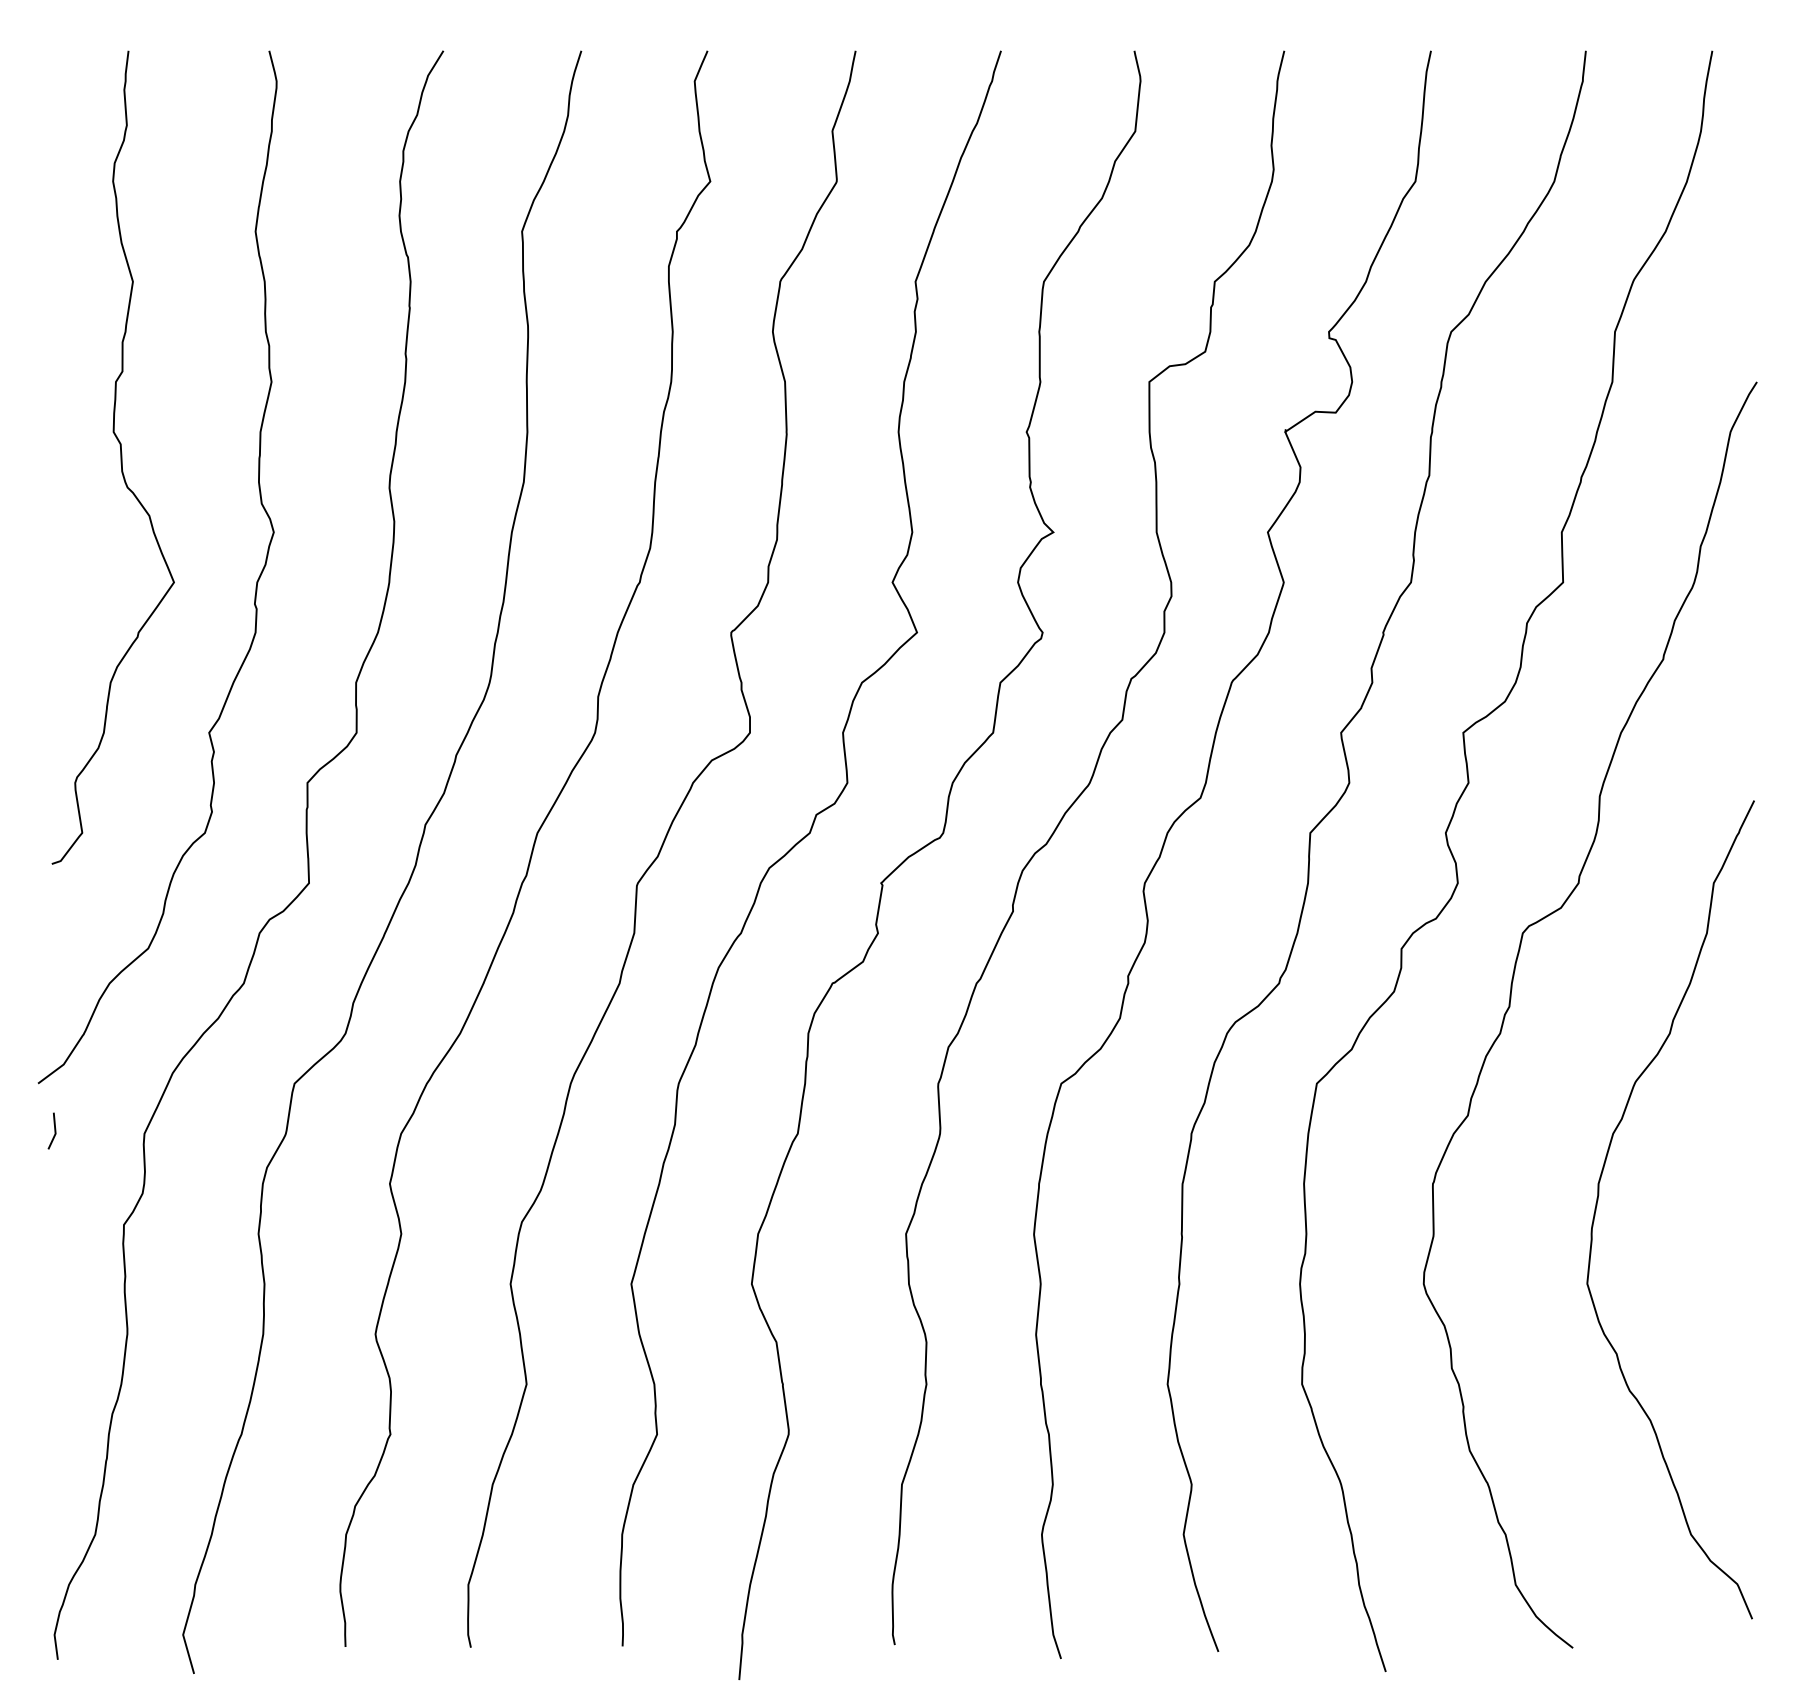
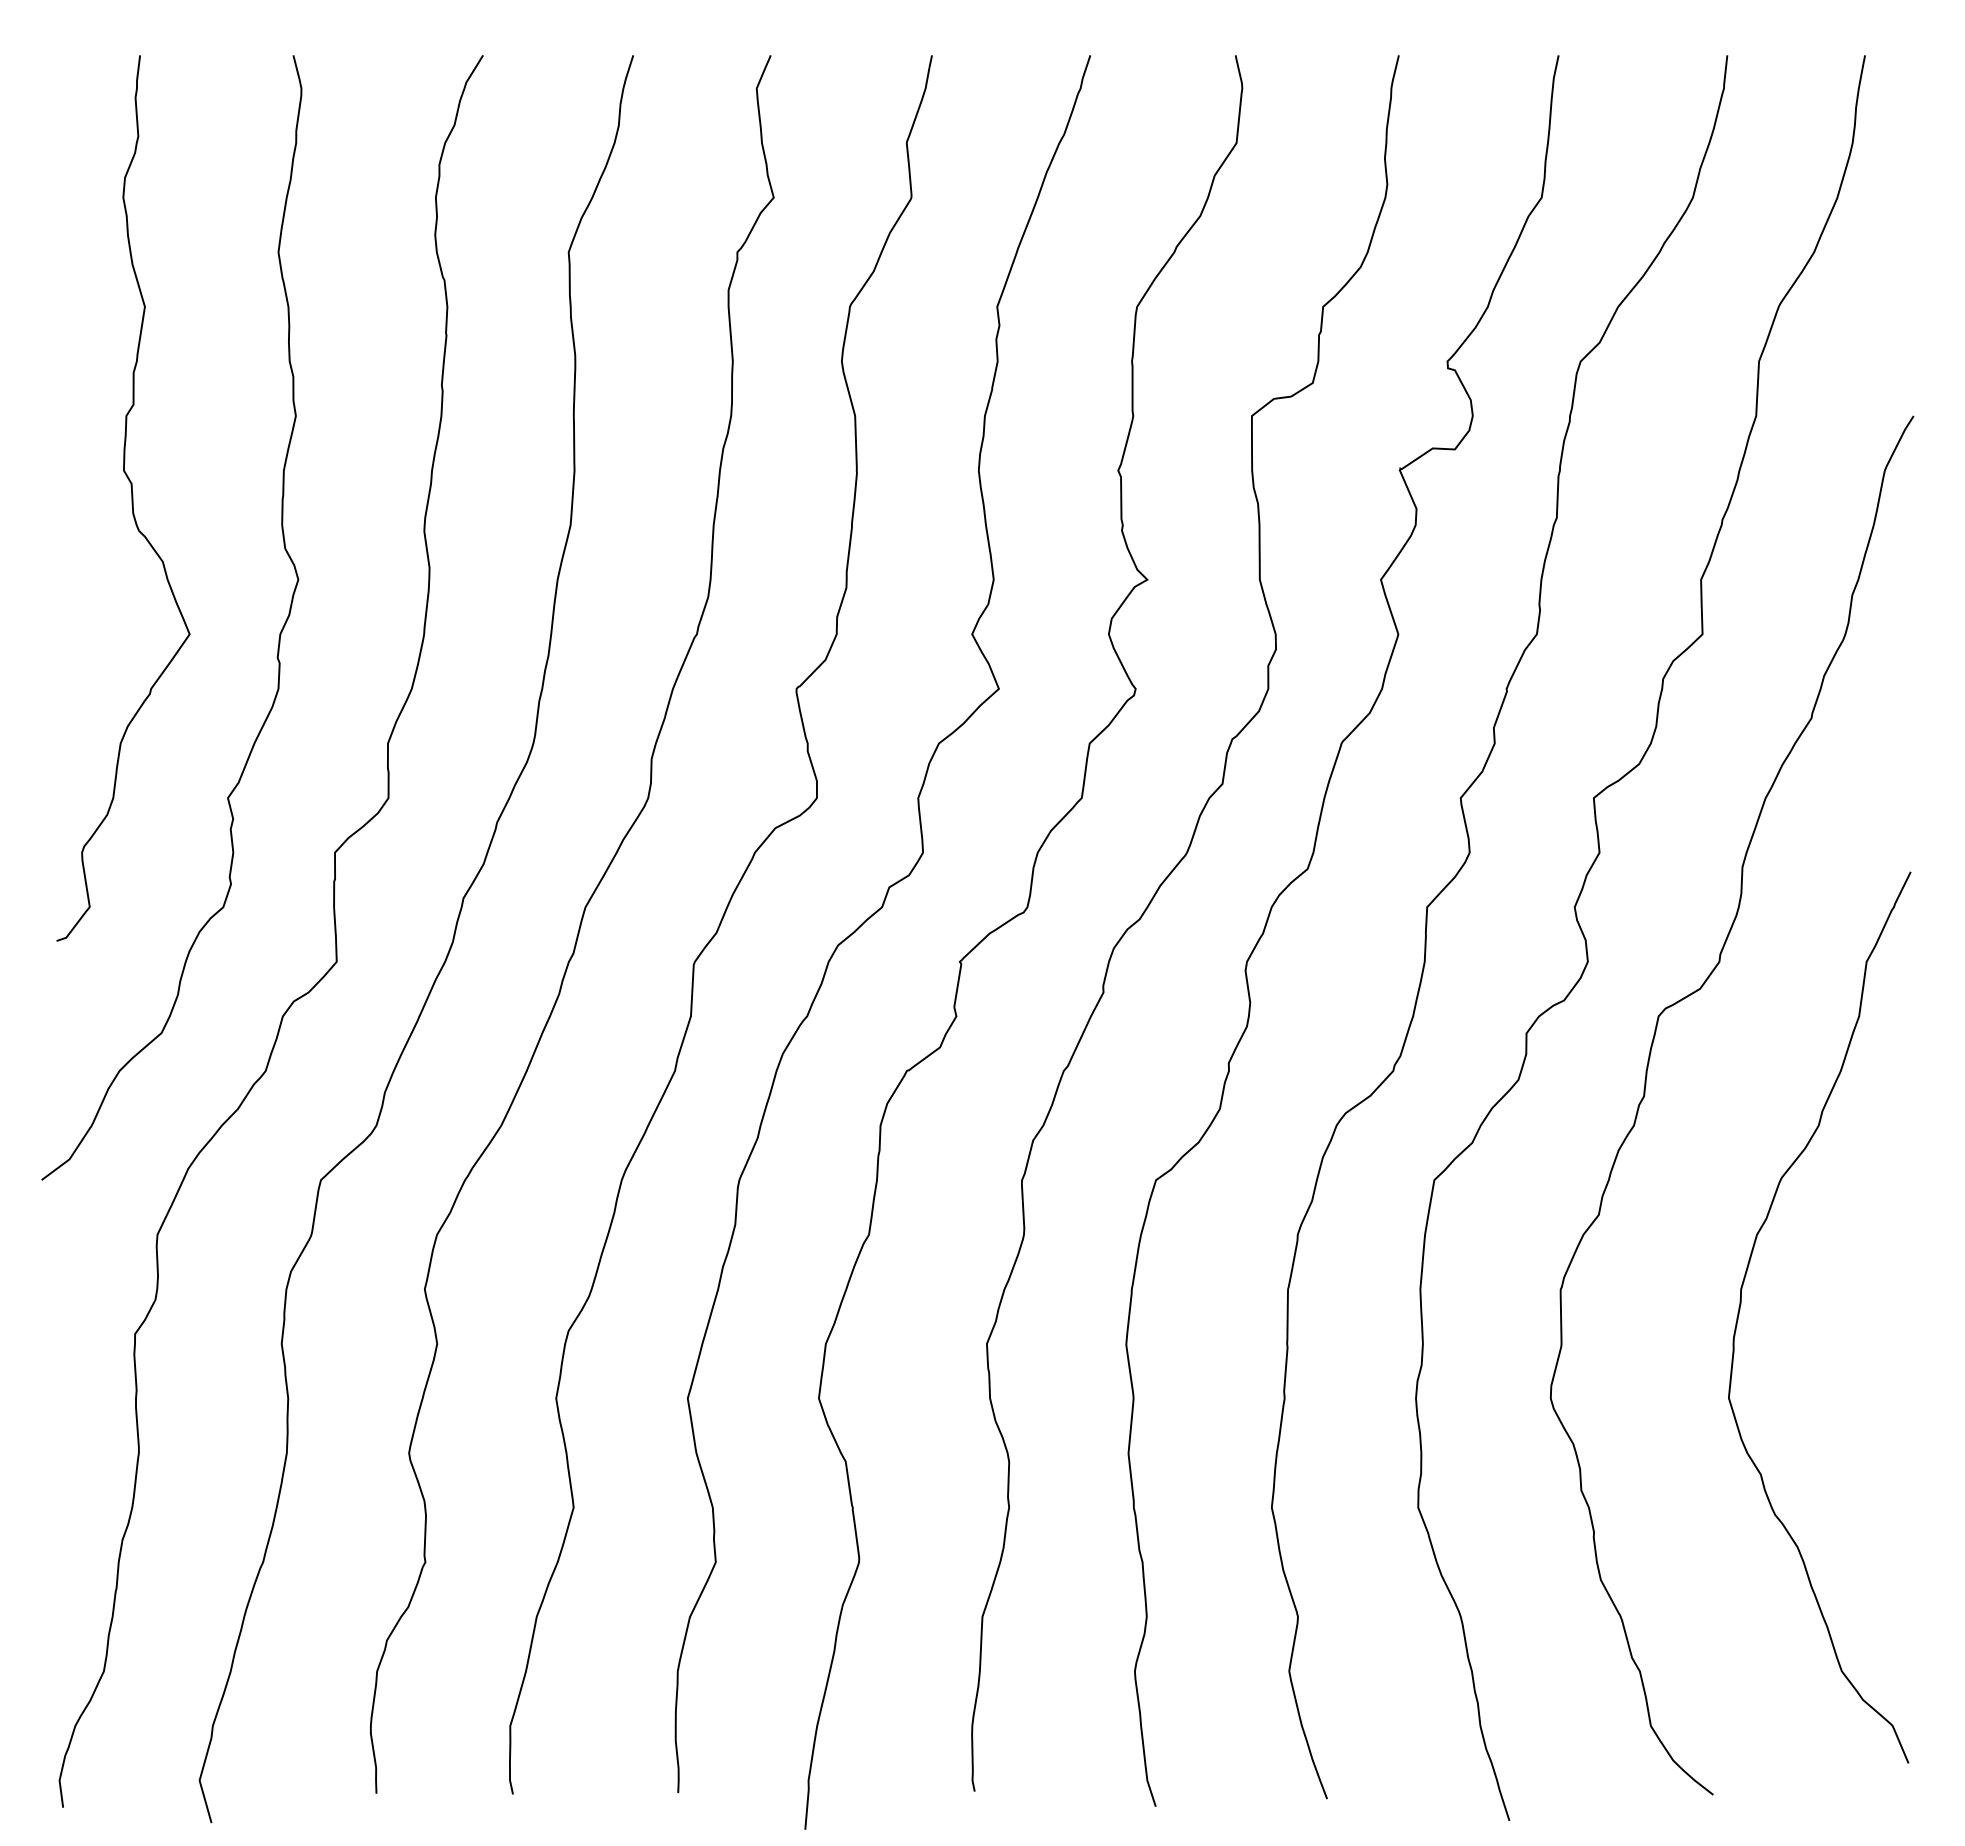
line: (54, 1130) -> (59, 1231), removed

